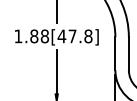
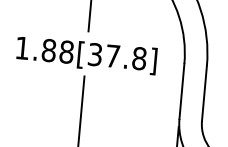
text: (61, 36) -> (94, 54), 1.88[47.8] -> 1.88[37.8]

